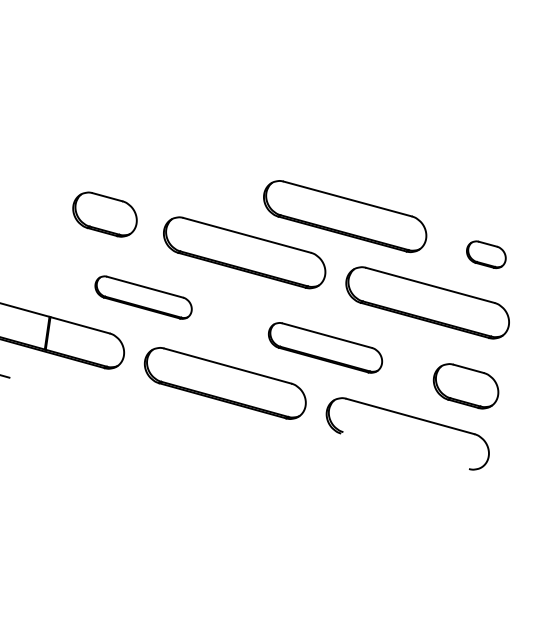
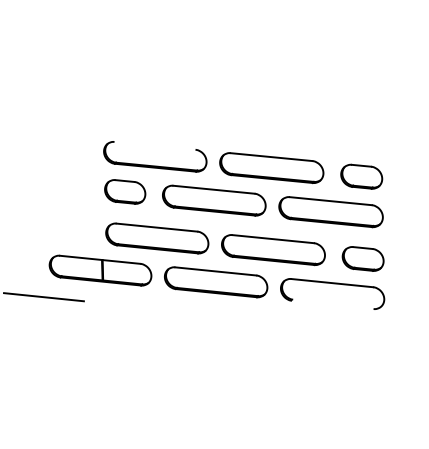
part: (160, 180) -> (155, 165), added
part: (485, 254) -> (361, 176), size x1.67
part: (143, 297) -> (157, 238), size x1.67
part: (325, 348) -> (273, 250), size x1.43

